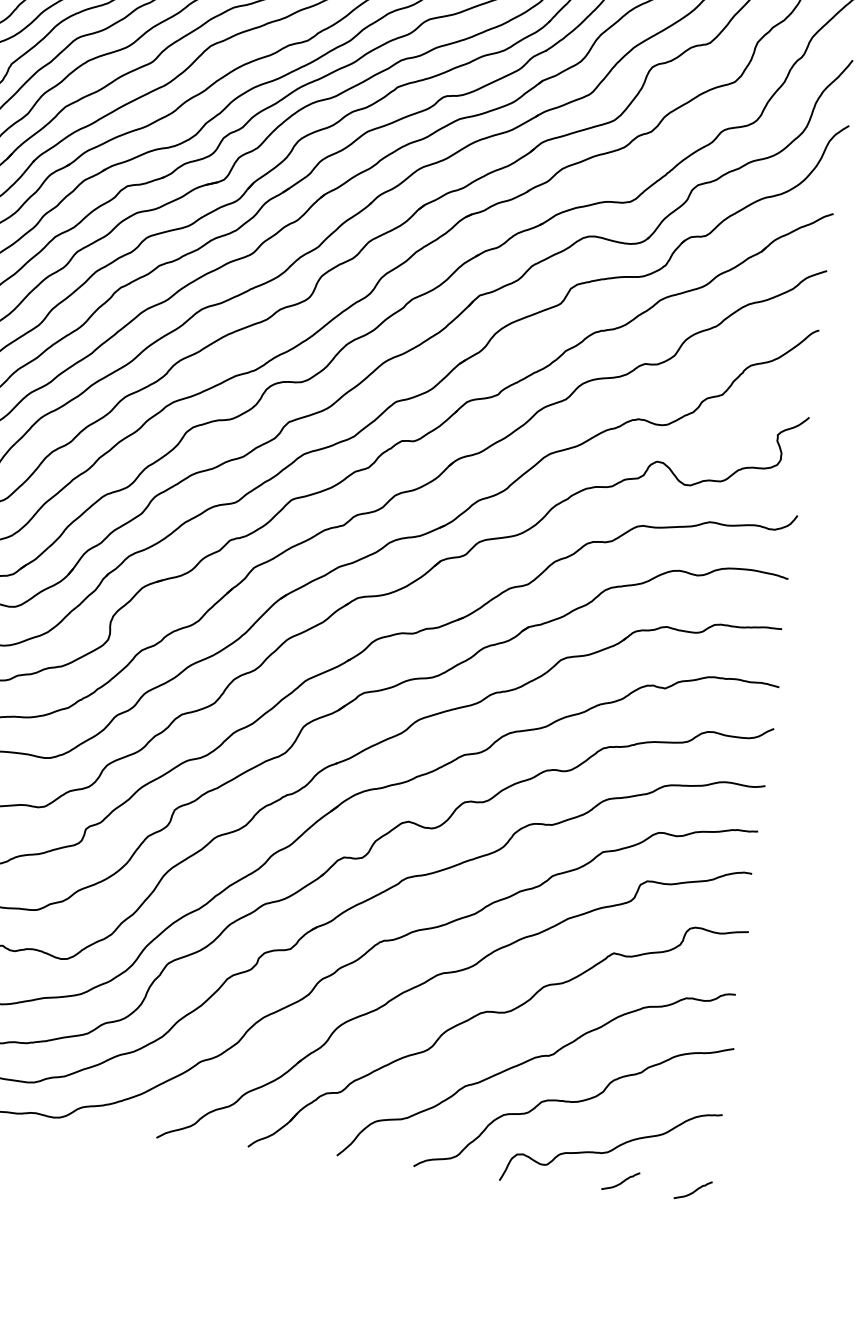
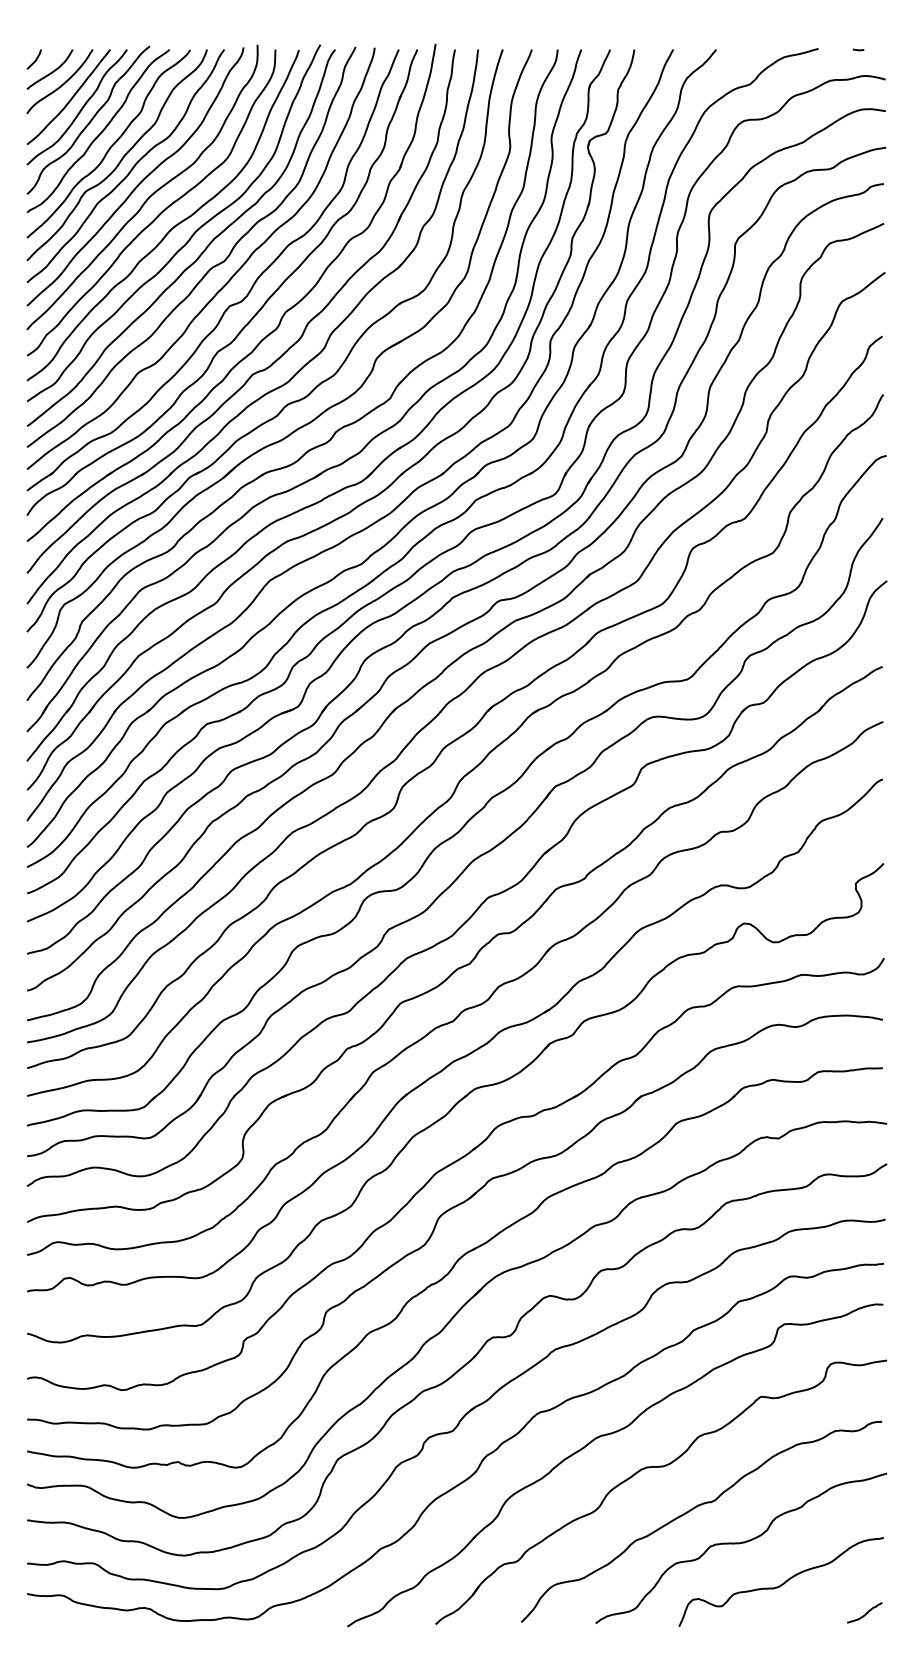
curve: (621, 1181) -> (795, 1613), removed

